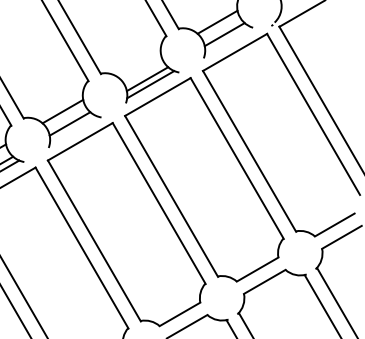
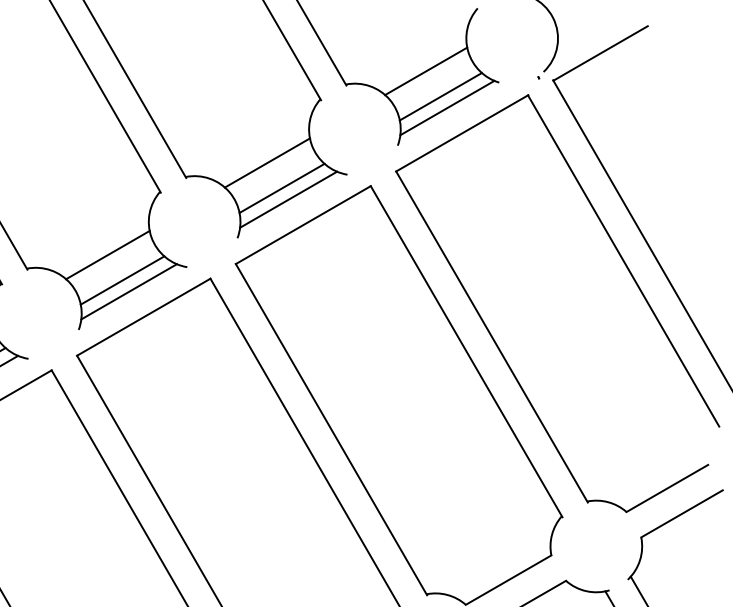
line: (227, 39) -> (446, 106), added
line: (140, 66) -> (267, 162), added
line: (73, 129) -> (129, 291), added

